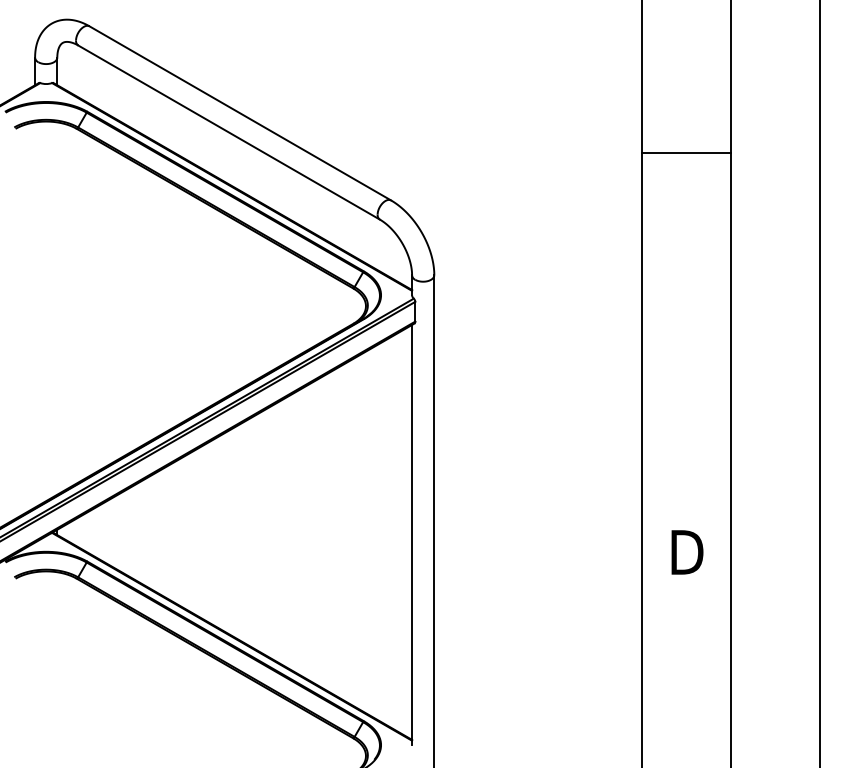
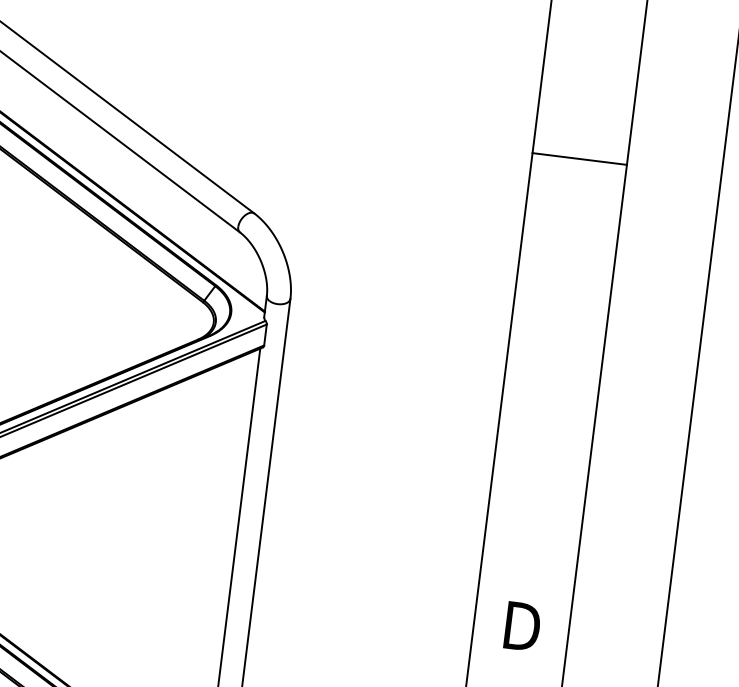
line: (685, 153) -> (578, 159), moved

